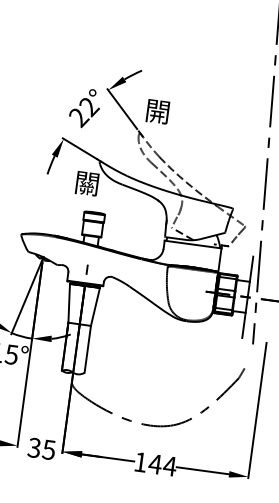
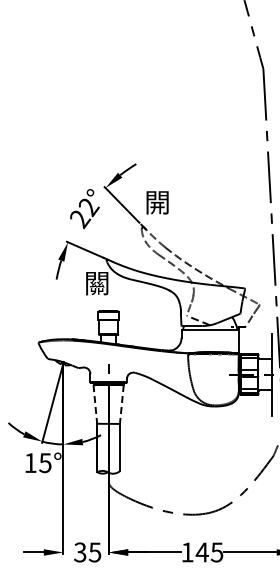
line: (69, 303) -> (95, 404), solid -> dashed
line: (95, 306) -> (121, 404), solid -> dashed
text: (169, 466) -> (216, 552), 144 -> 145

